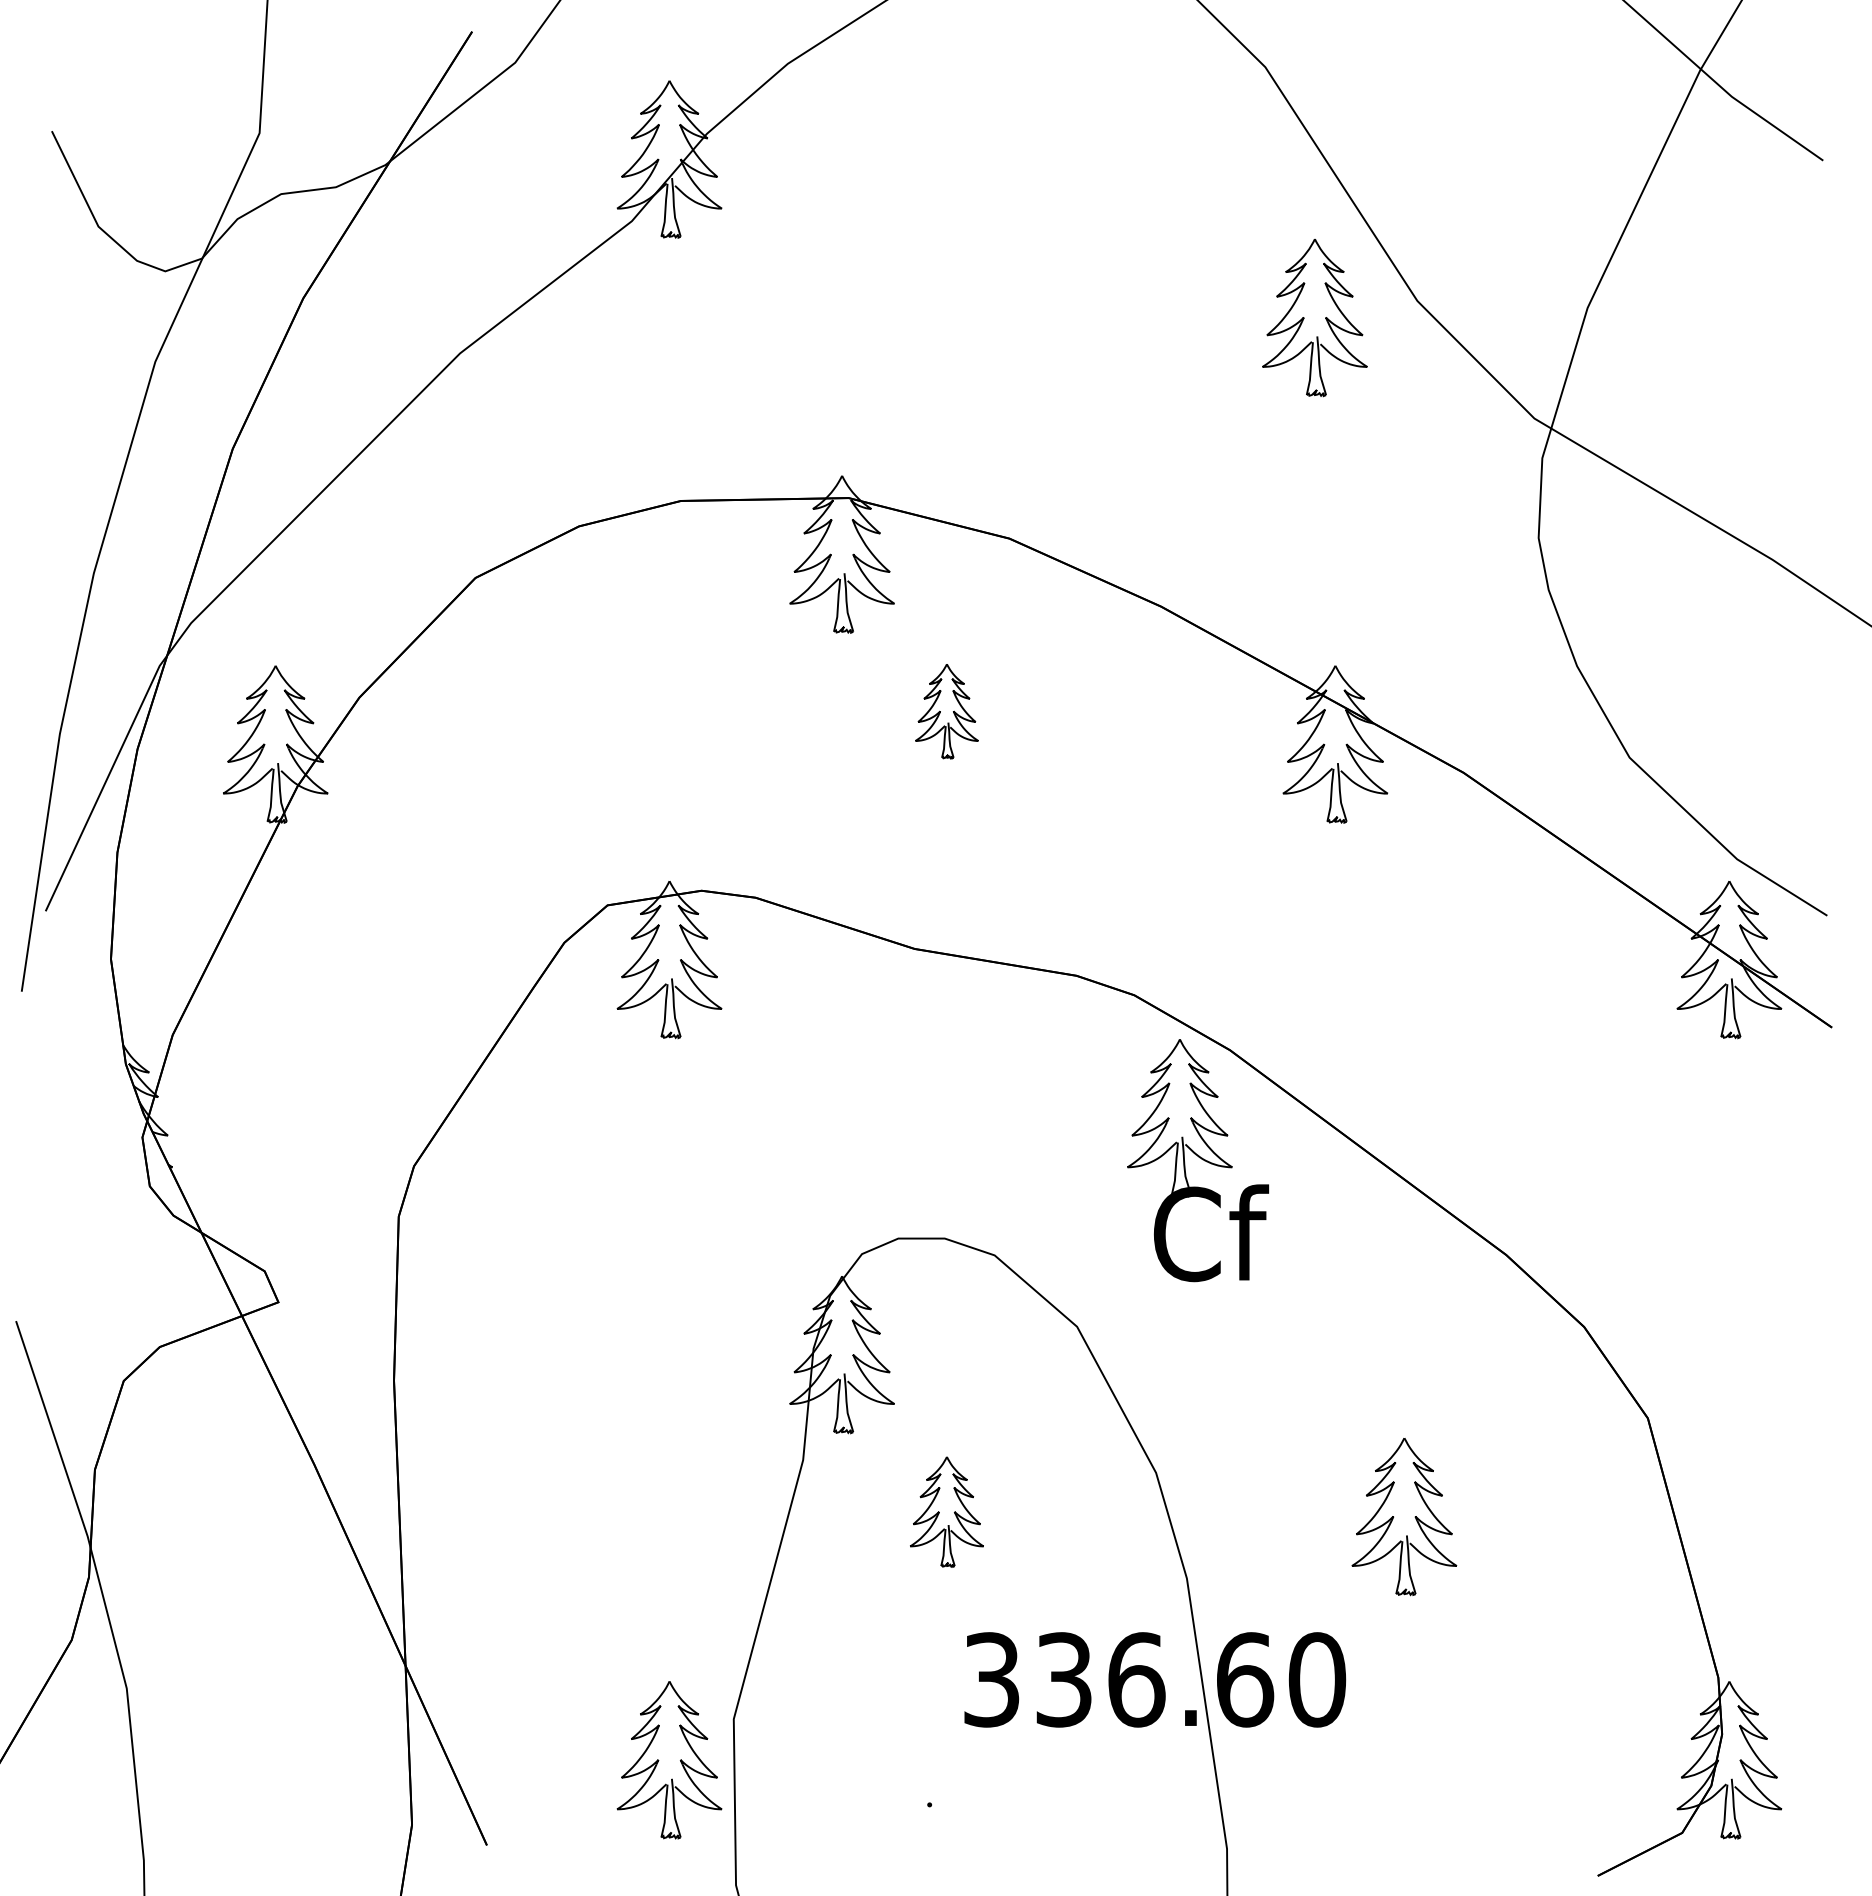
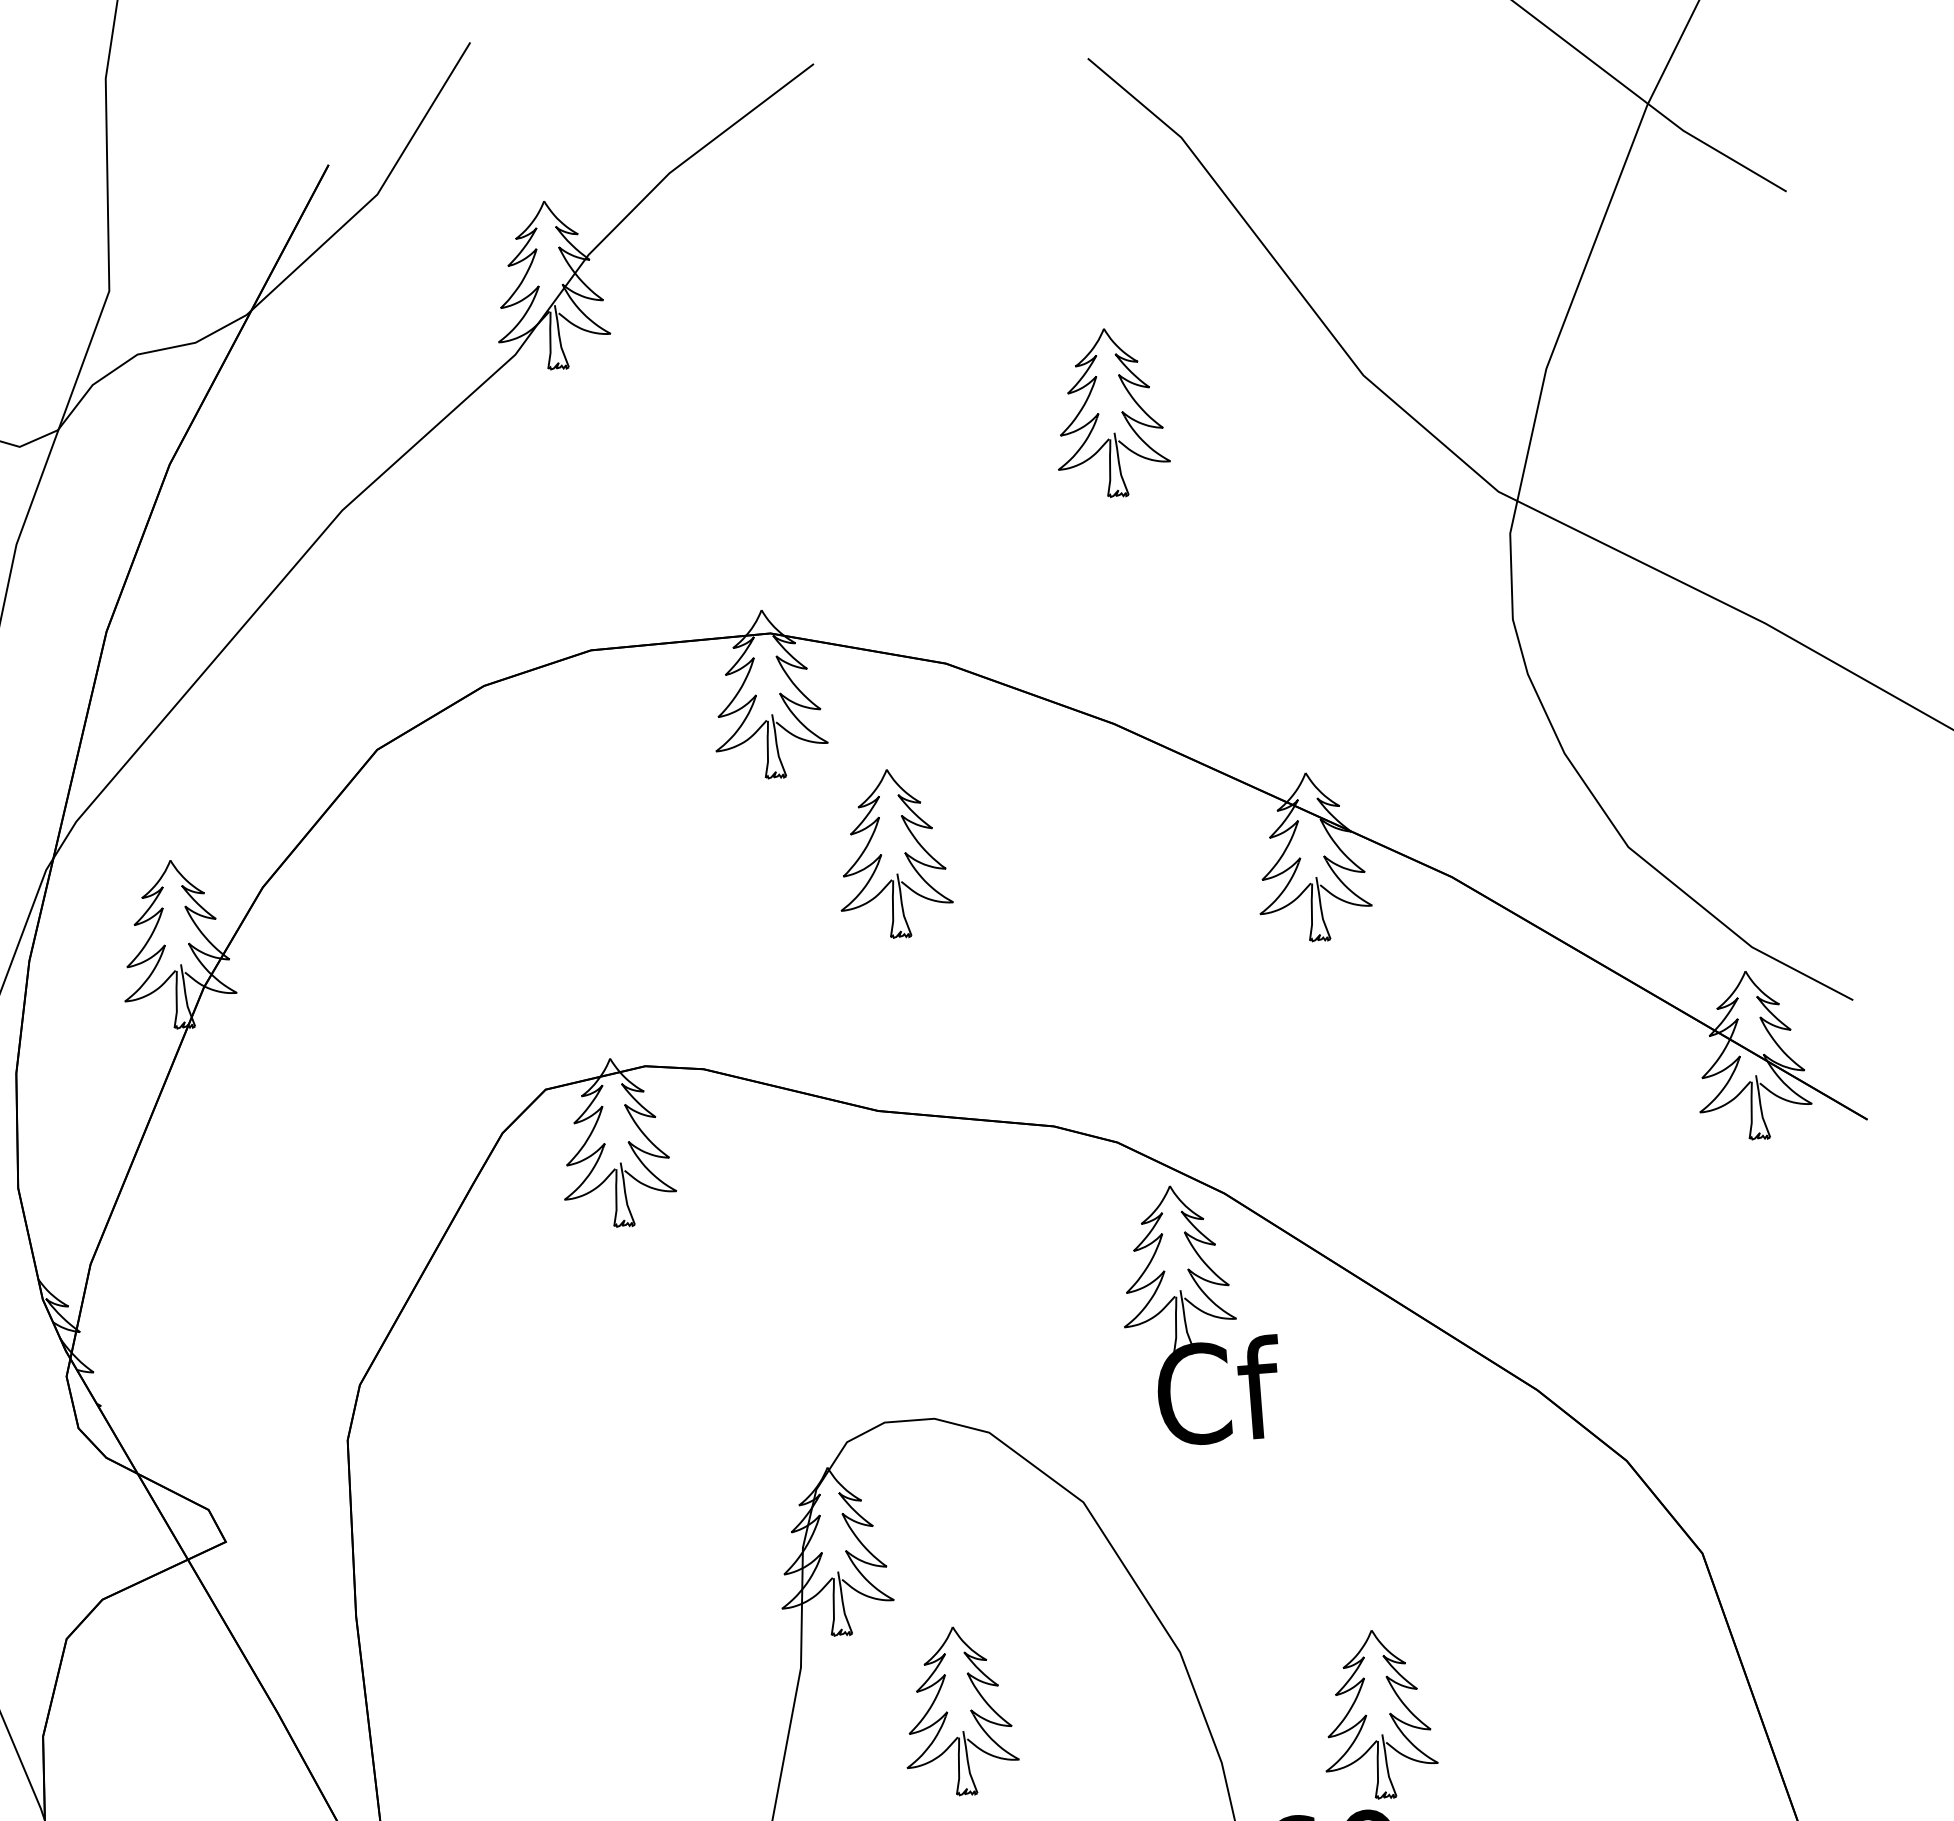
part: (1314, 318) -> (1110, 413), moved
part: (946, 711) -> (892, 854), size x1.67
part: (946, 1512) -> (958, 1712), size x1.43
part: (1404, 1517) -> (1378, 1715), moved

